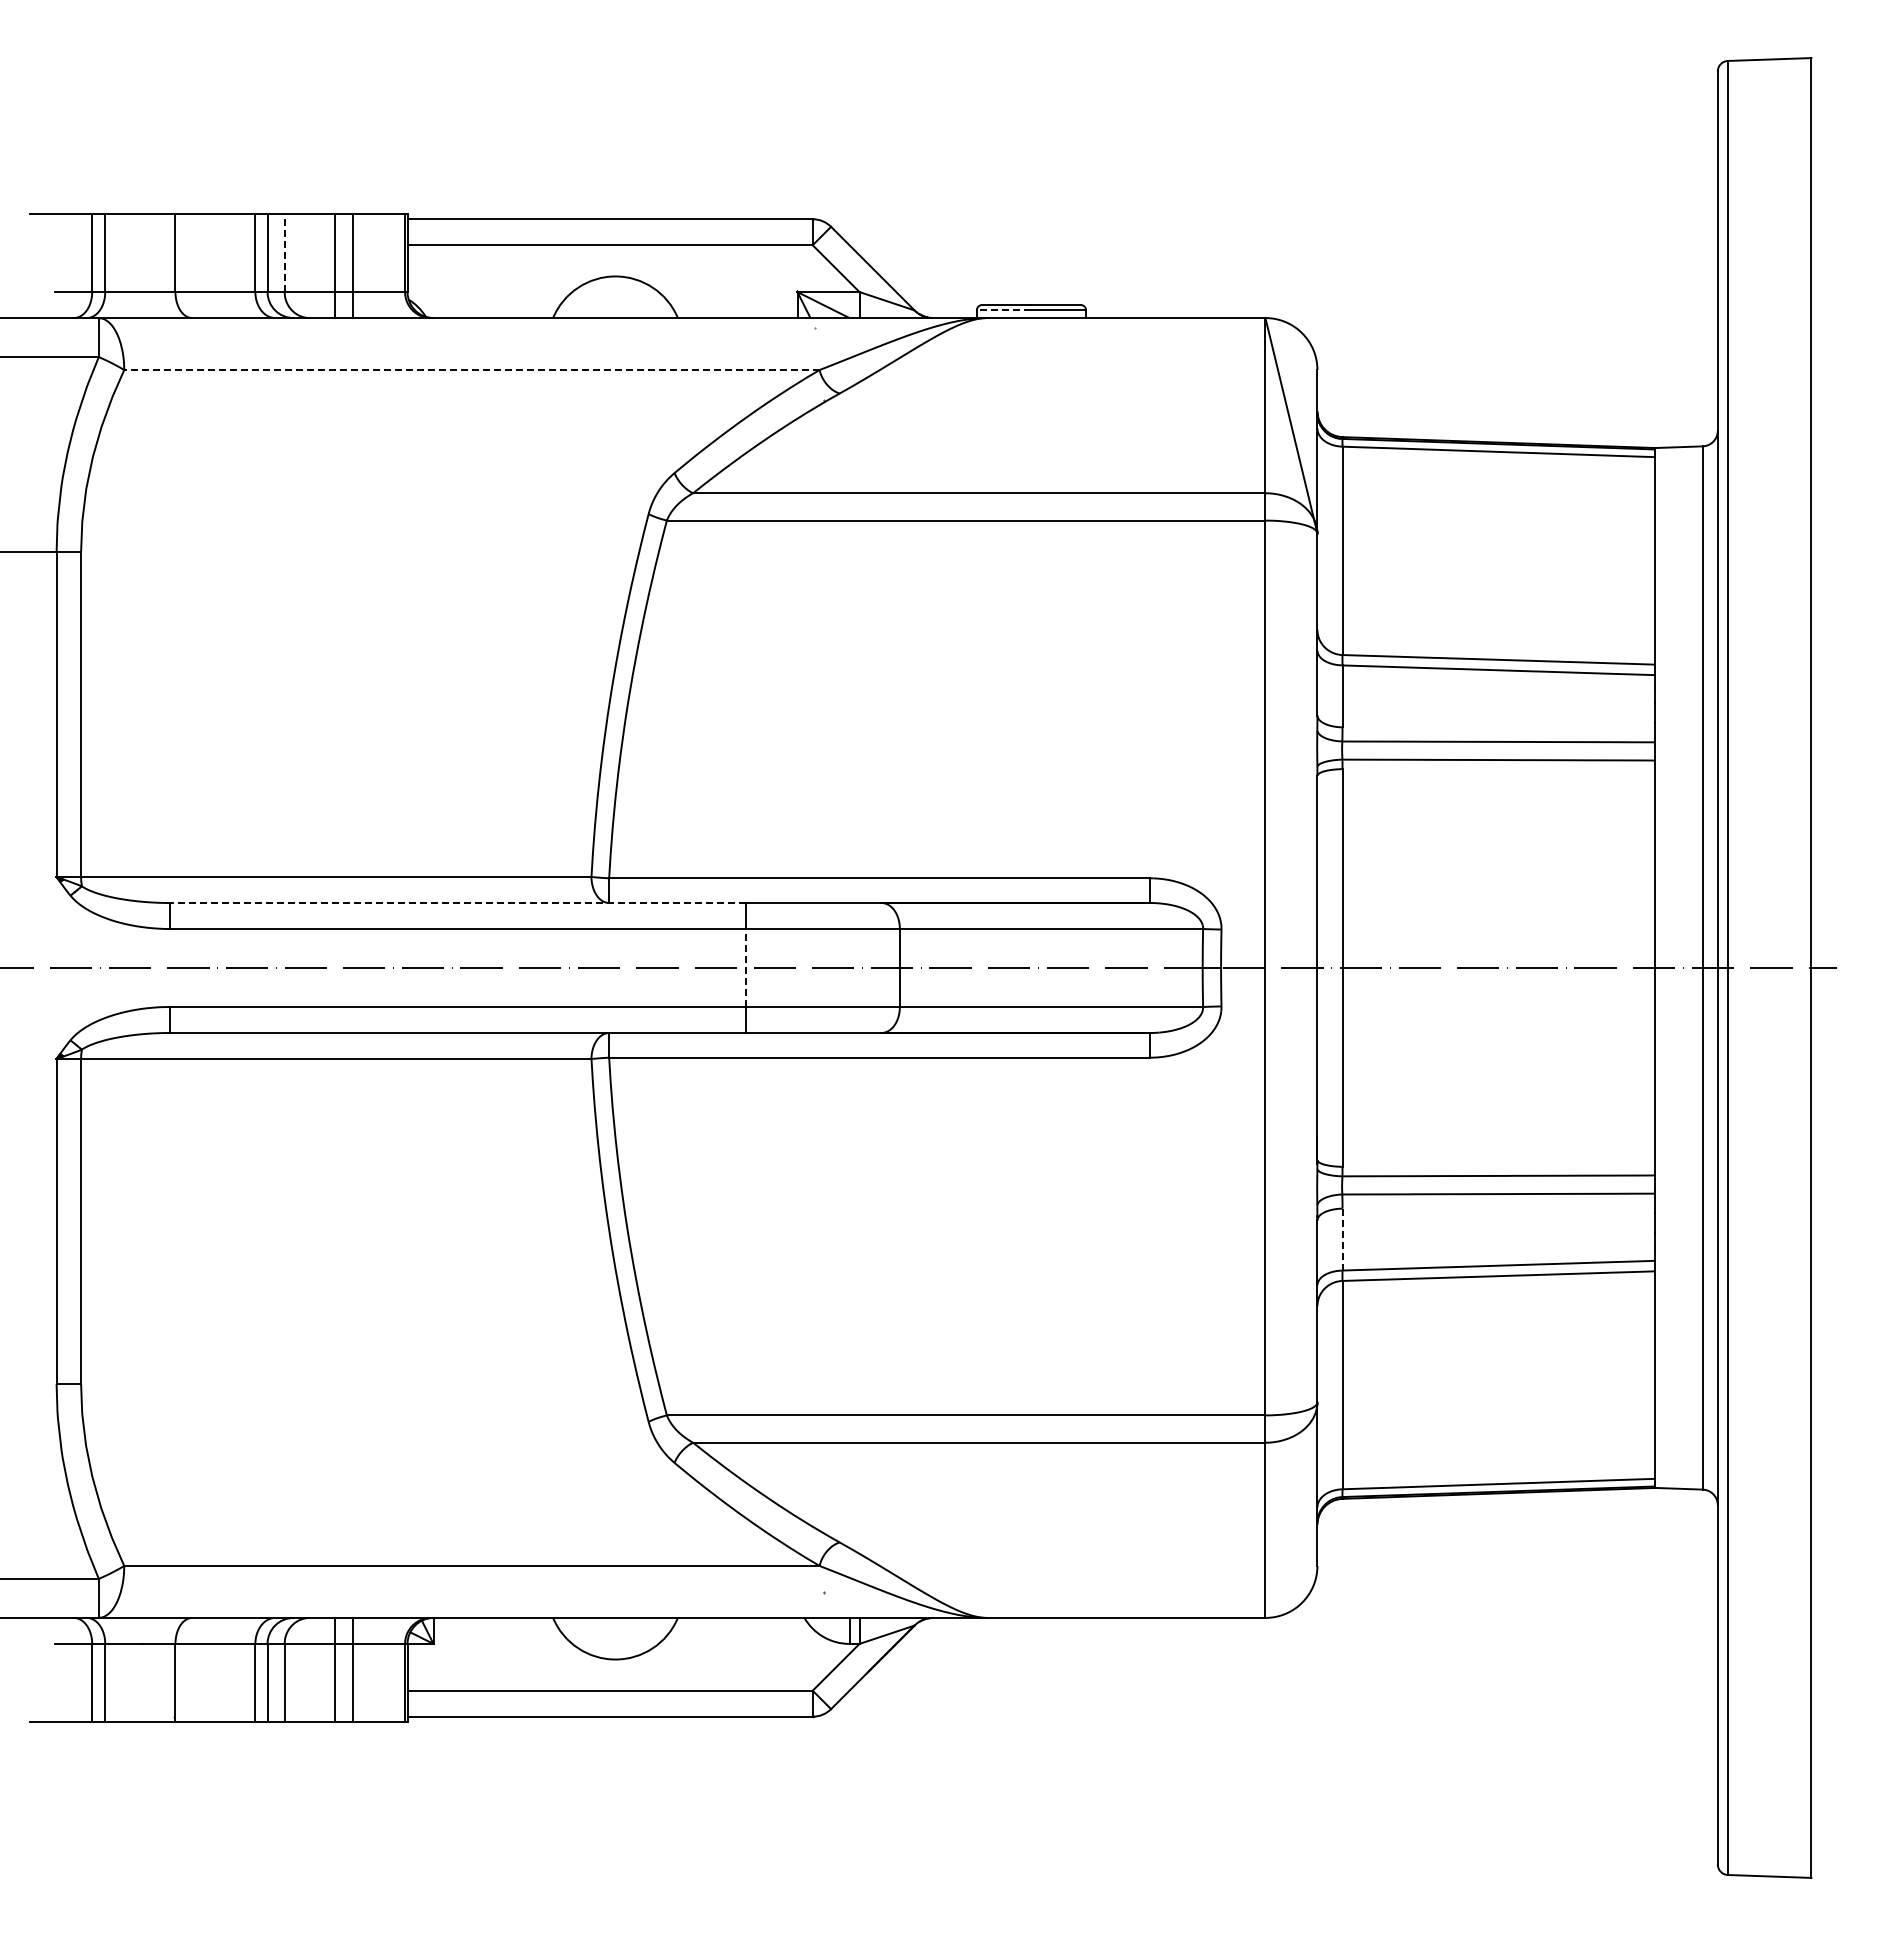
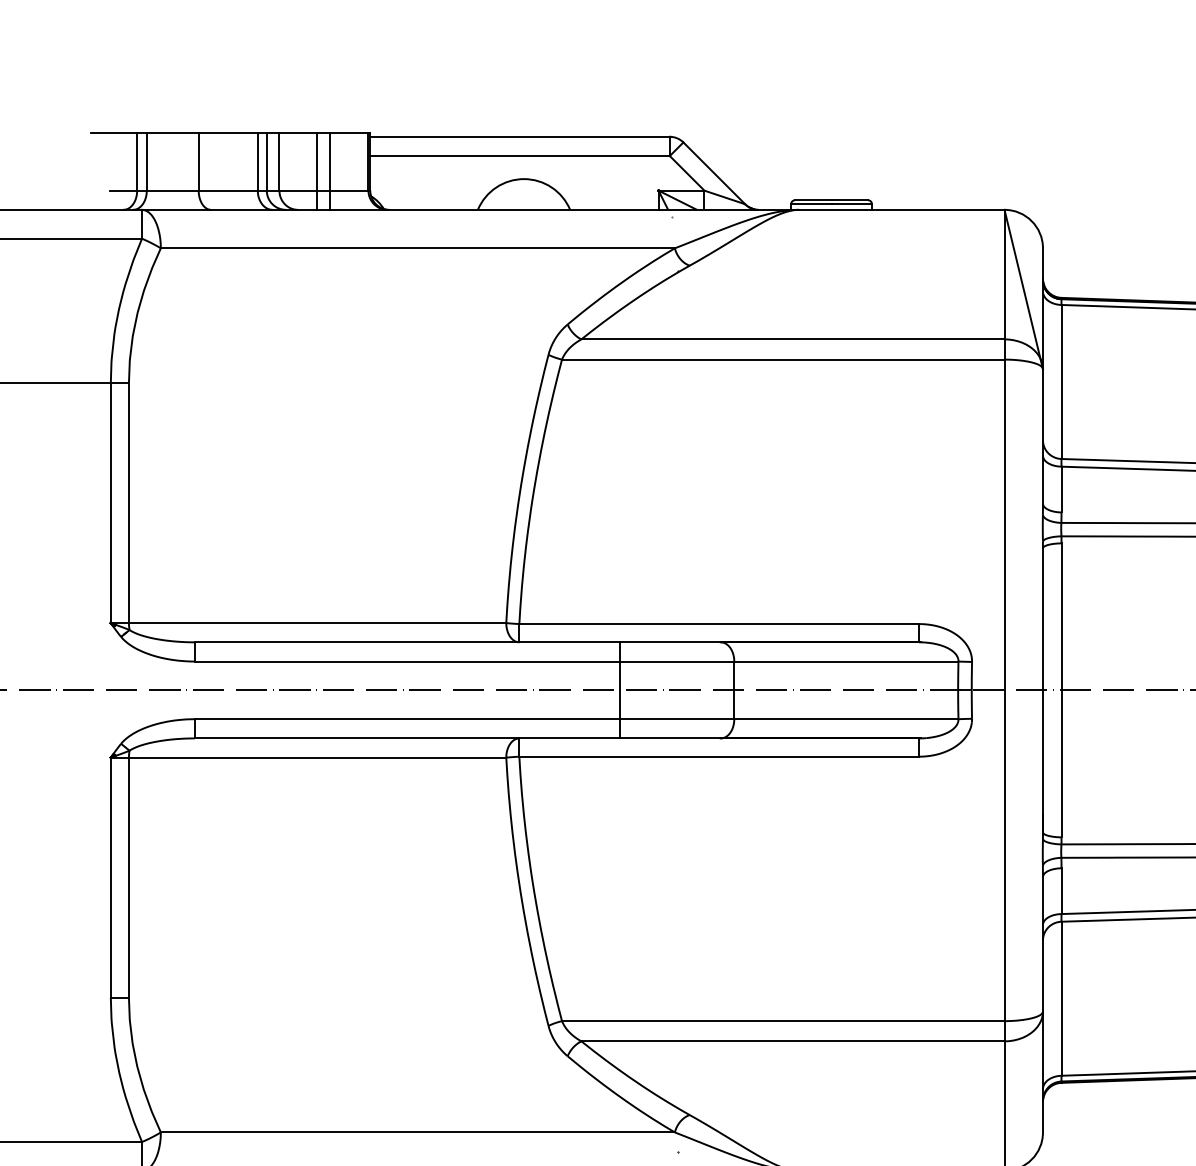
line: (284, 253) -> (279, 162), dashed -> solid
line: (1003, 310) -> (810, 204), dashed -> solid
line: (471, 370) -> (417, 248), dashed -> solid
line: (457, 903) -> (407, 642), dashed -> solid
line: (745, 968) -> (620, 690), dashed -> solid
line: (1342, 1239) -> (1061, 891), dashed -> solid

